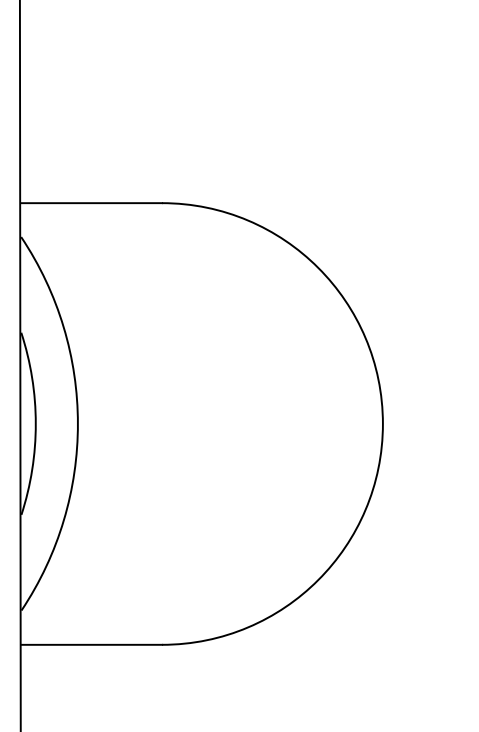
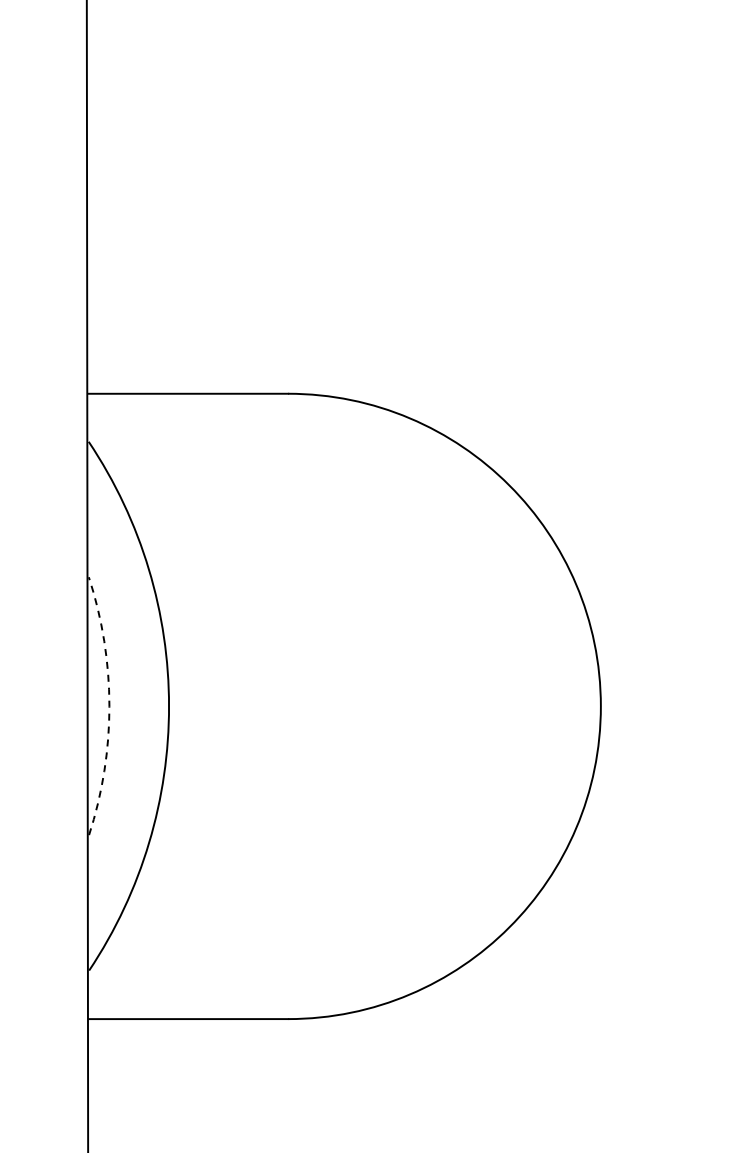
arc: (35, 424) -> (109, 706), solid -> dashed

